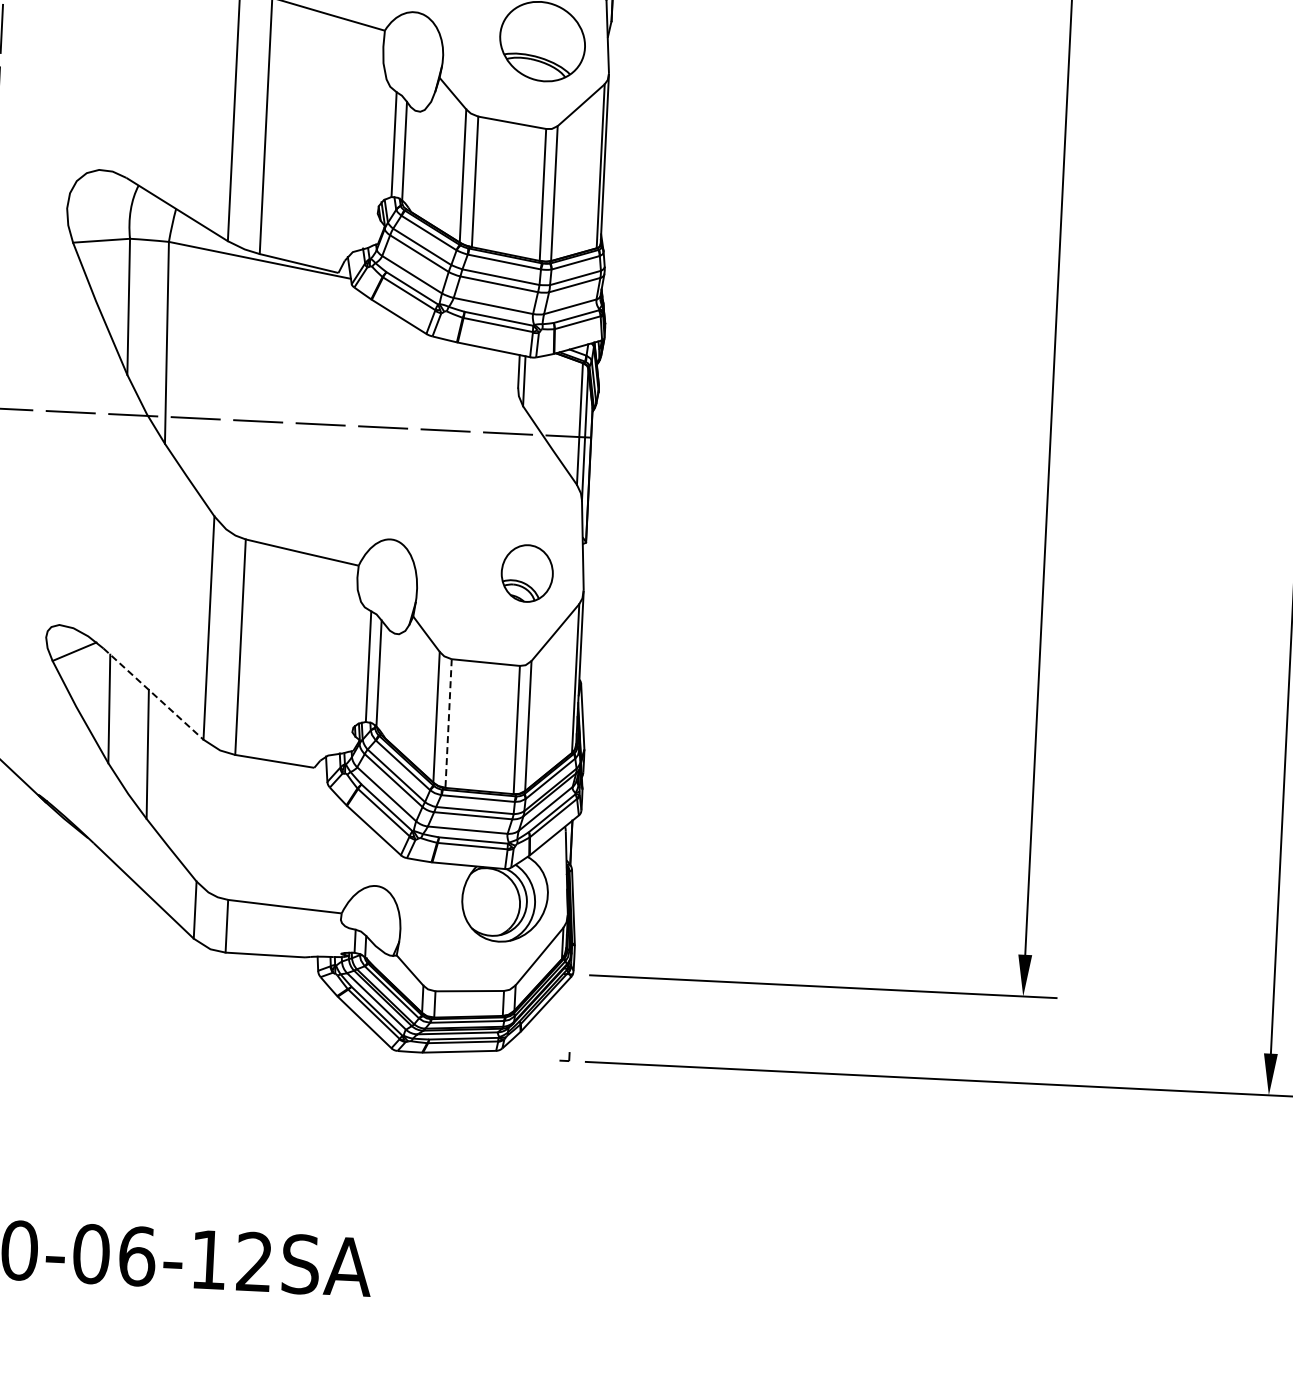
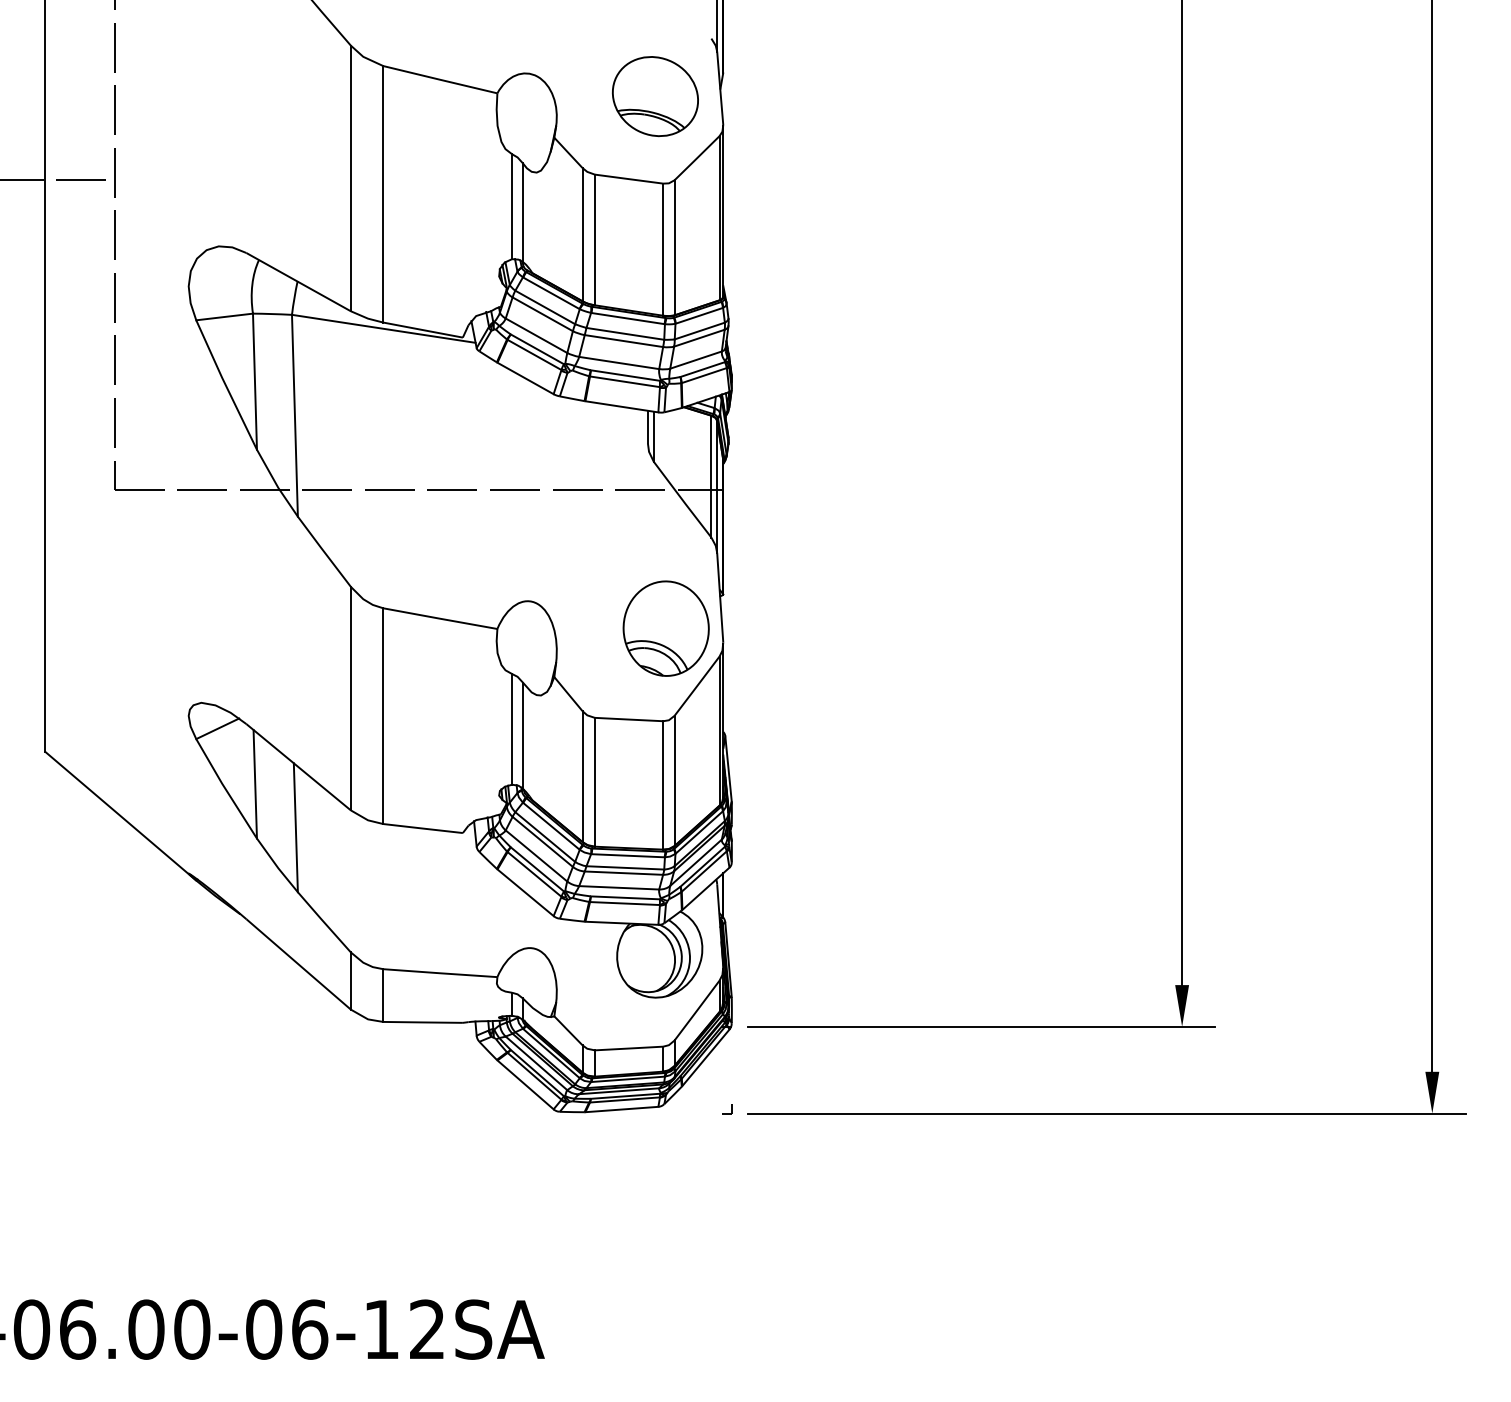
part: (526, 573) -> (665, 628), size x1.67
line: (154, 694) -> (299, 767), dashed -> solid
line: (448, 723) -> (594, 782), dashed -> solid

